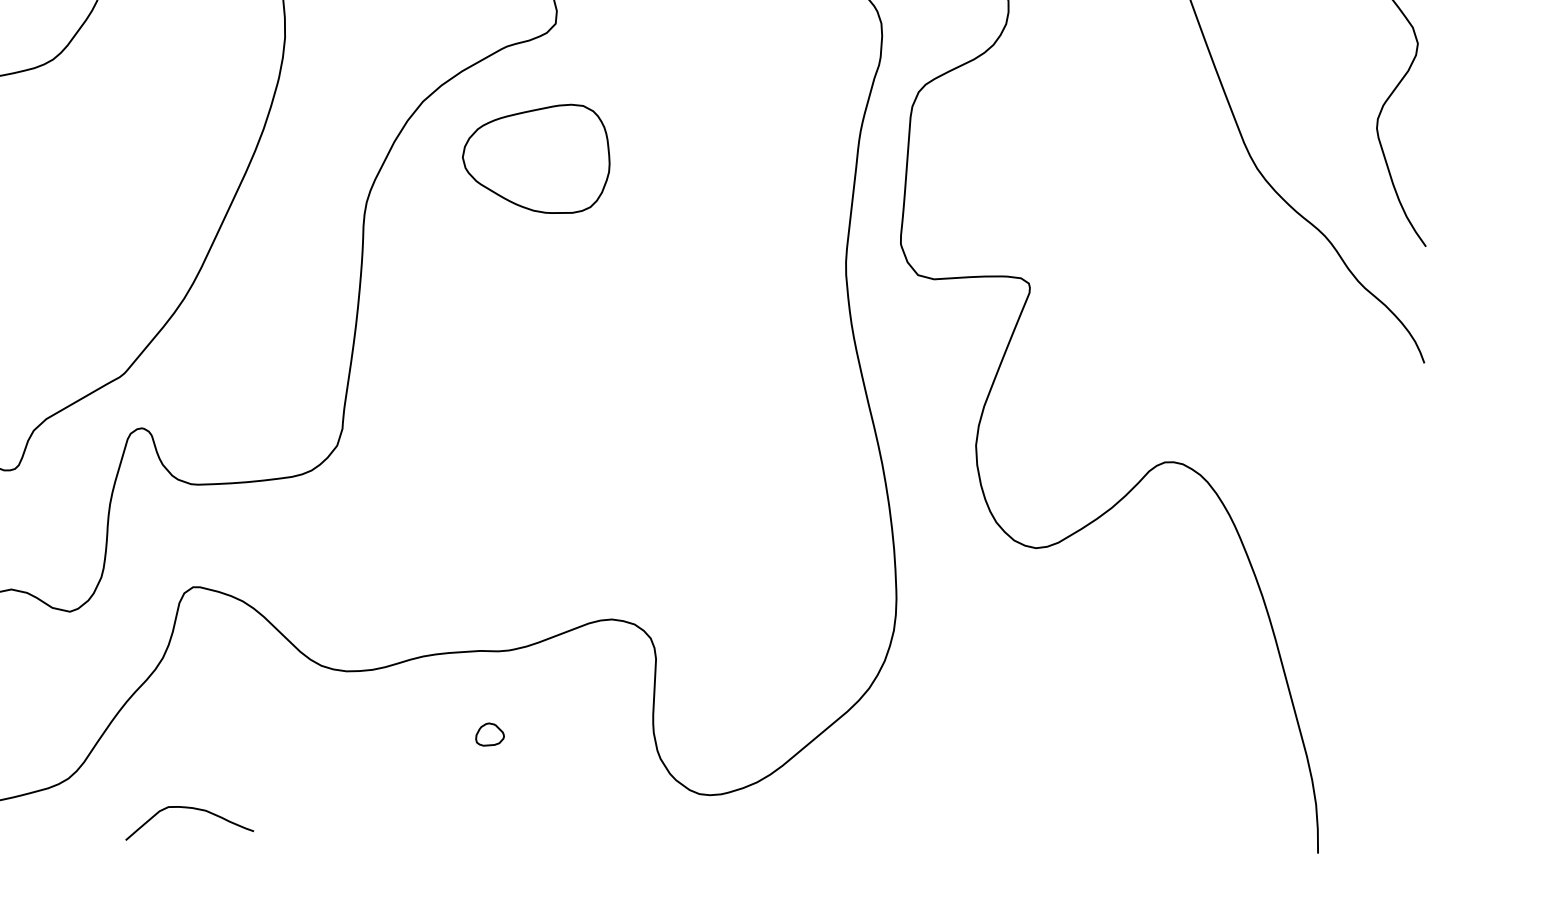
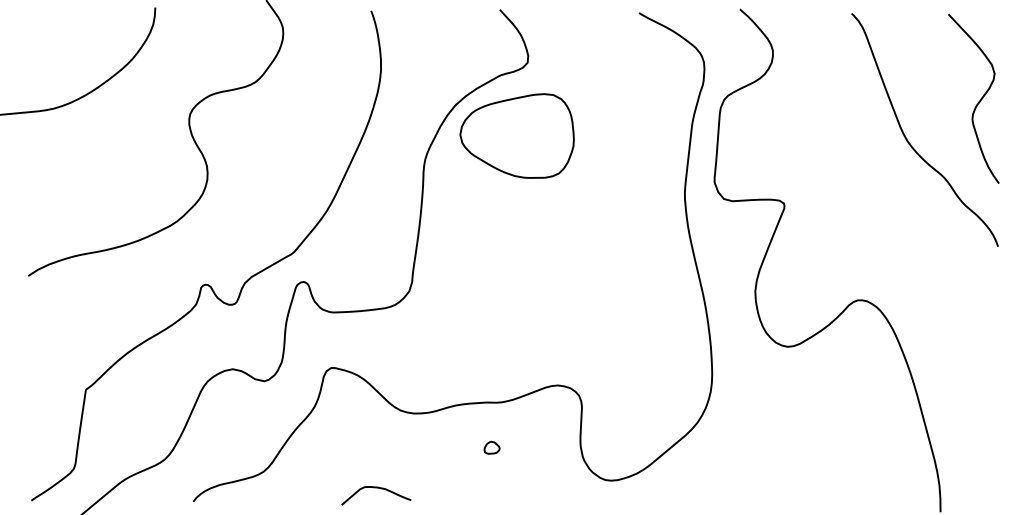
part: (535, 157) -> (516, 135), size x1.43
curve: (189, 809) -> (376, 488), moved

